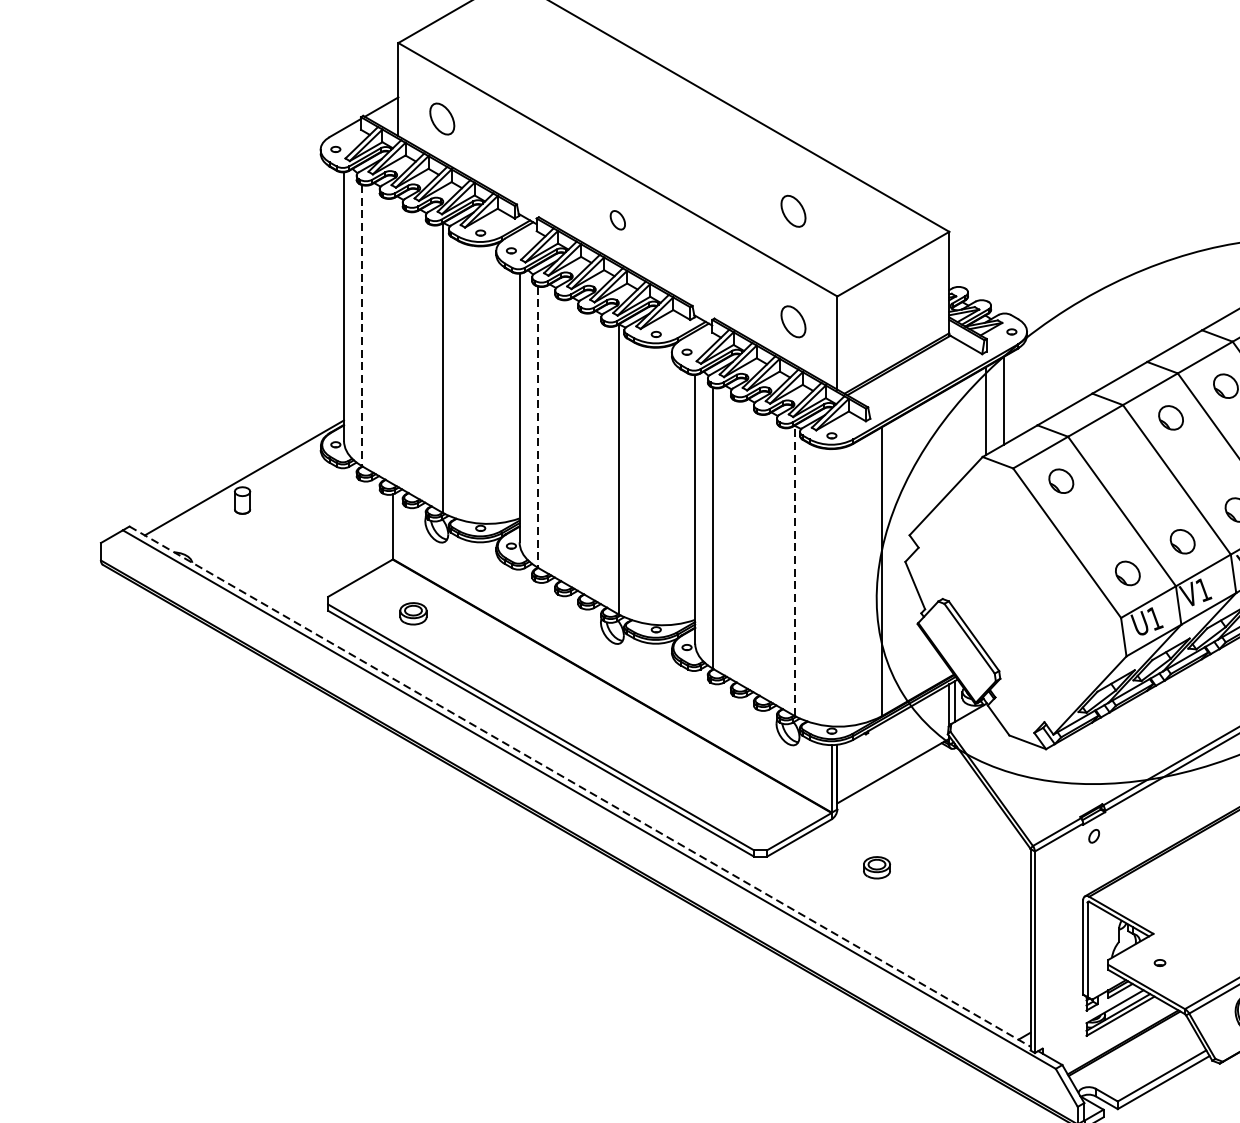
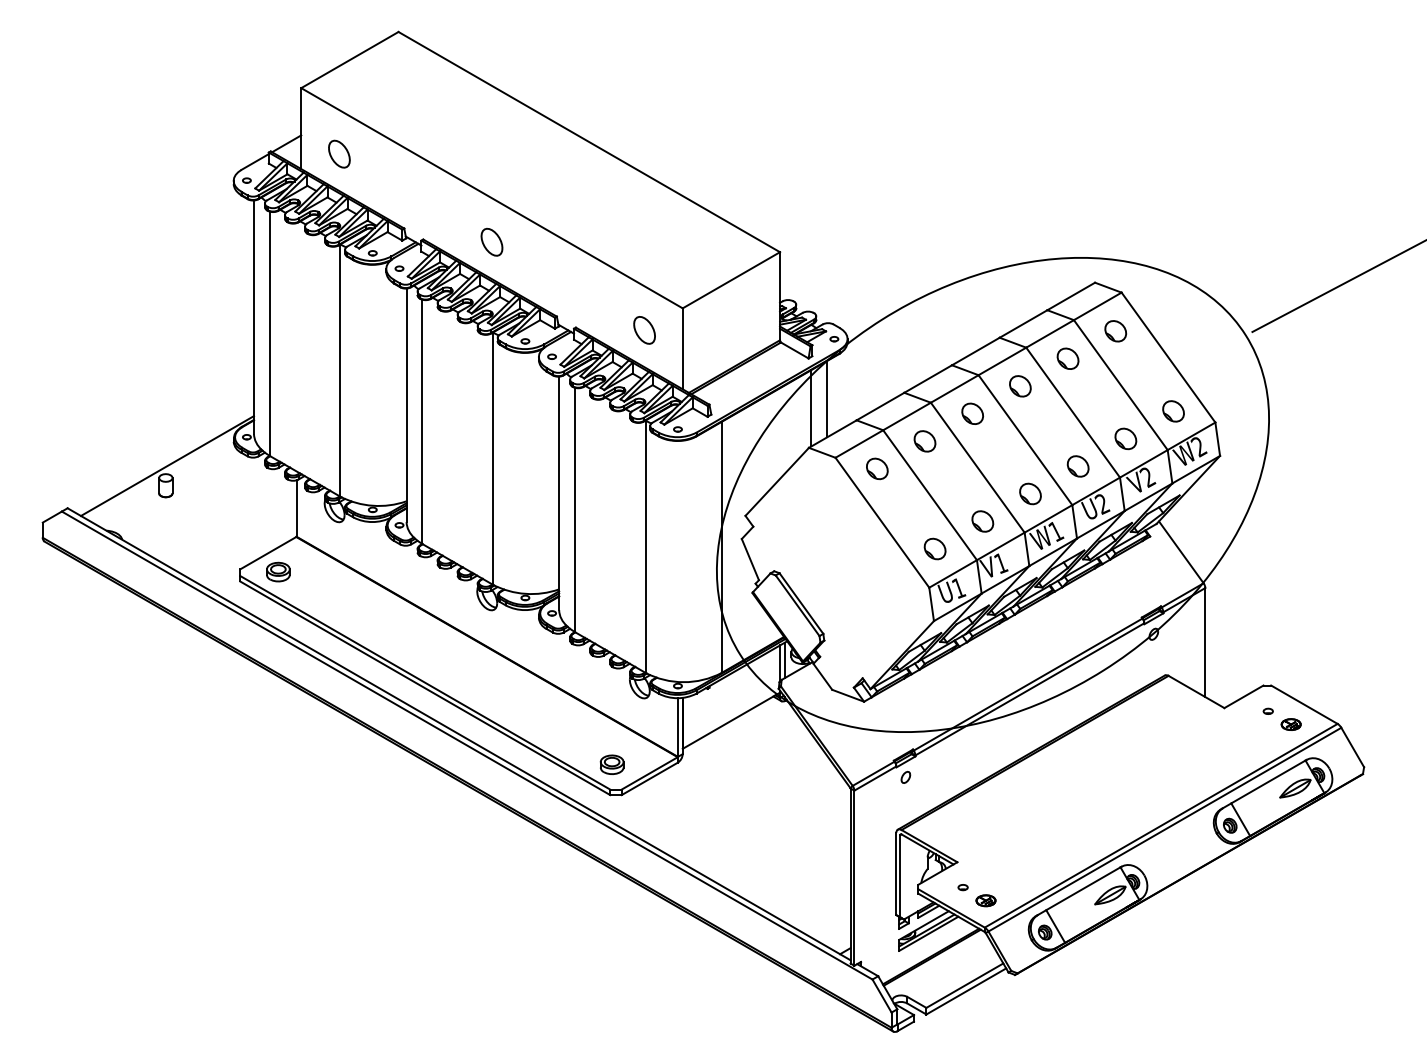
part: (793, 211) -> (644, 234), removed
part: (617, 219) -> (491, 241), size x1.67
line: (361, 326) -> (269, 334), dashed -> solid
line: (537, 427) -> (422, 422), dashed -> solid
part: (1115, 449) -> (924, 441), added
line: (794, 570) -> (645, 546), dashed -> solid
part: (413, 613) -> (278, 571), moved
line: (580, 786) -> (459, 734), dashed -> solid
part: (876, 867) -> (611, 764), moved
part: (1185, 977) -> (985, 900), added

